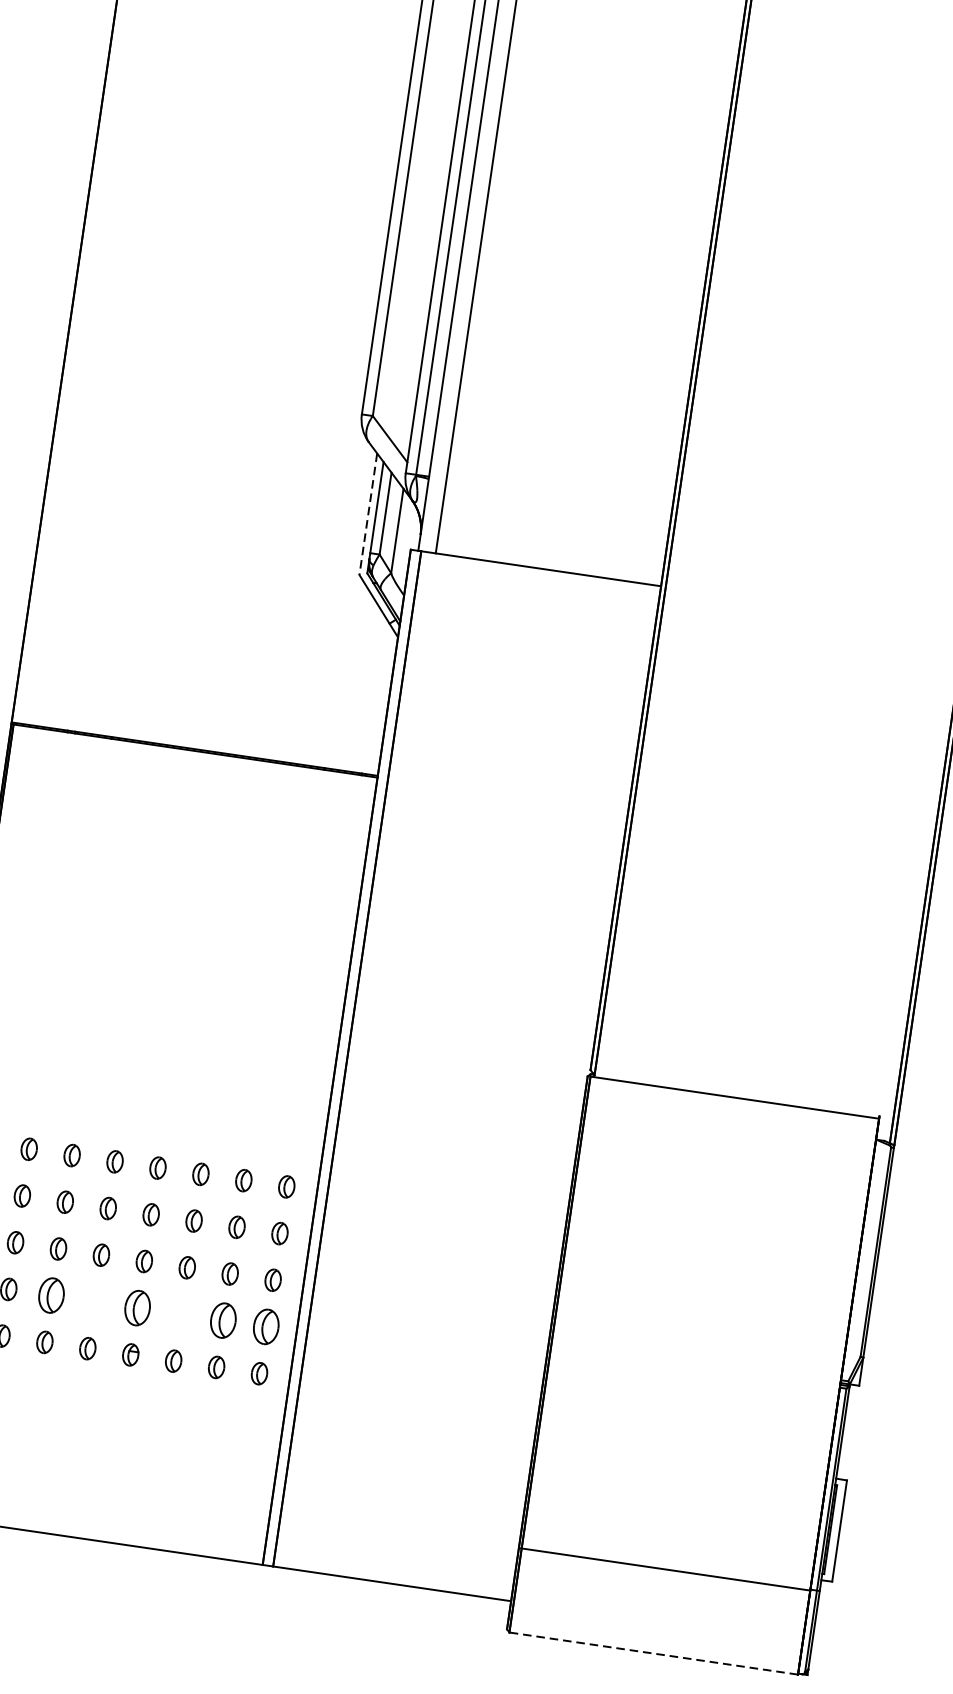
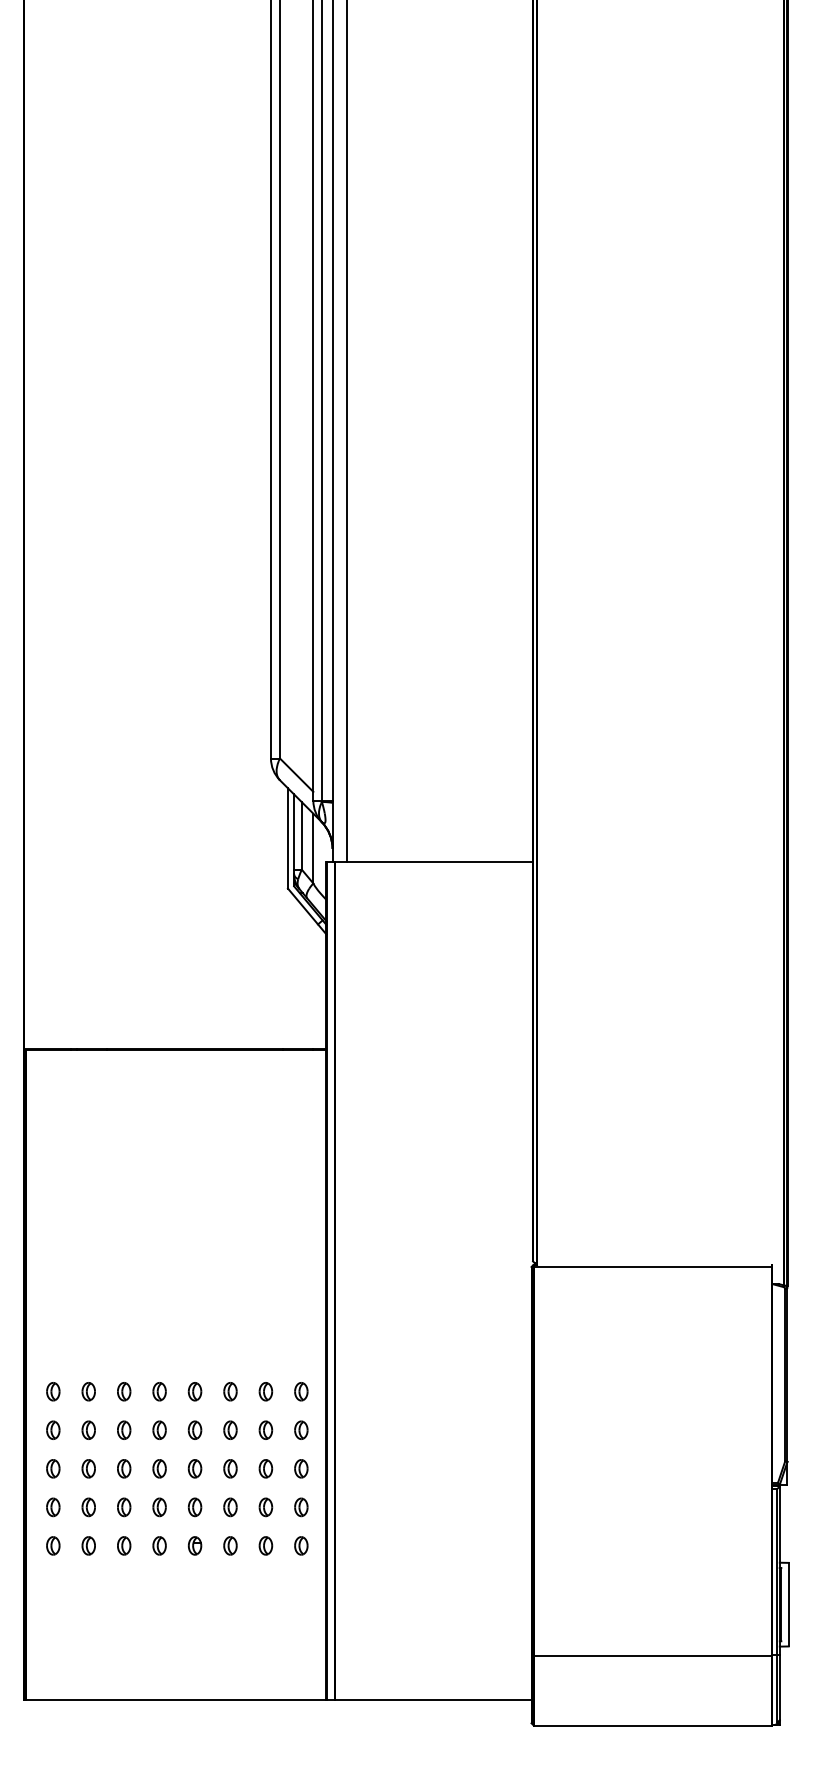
line: (367, 514) -> (287, 838), dashed -> solid
part: (52, 1295) -> (124, 1507), size x0.62
part: (94, 1302) -> (159, 1507), added
part: (136, 1308) -> (194, 1507), size x0.62
part: (180, 1314) -> (230, 1507), added
part: (222, 1320) -> (265, 1507), size x0.62
part: (266, 1327) -> (301, 1507), size x0.62
line: (653, 1653) -> (652, 1725), dashed -> solid

